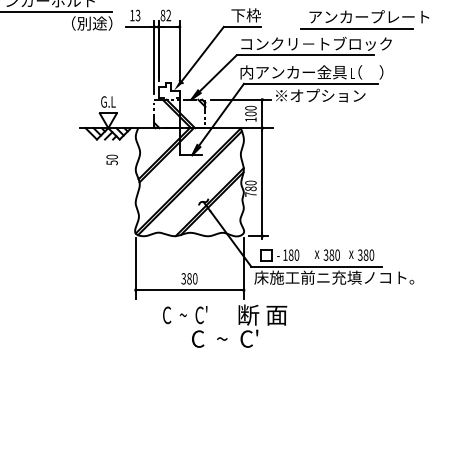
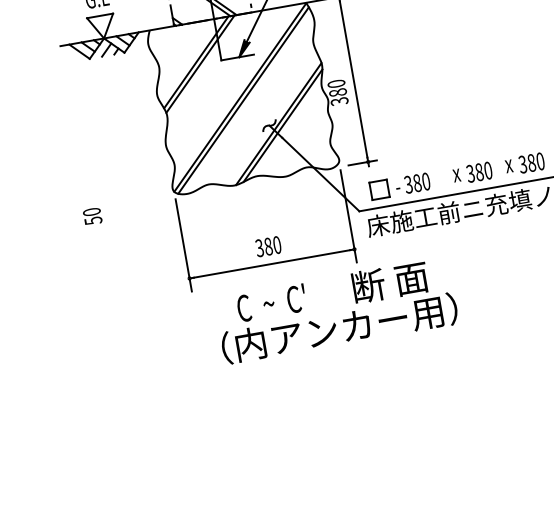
text: (111, 159) -> (91, 215), moved
text: (250, 194) -> (338, 101), 780 -> 380
text: (285, 254) -> (408, 183), 180 -> 380
text: (225, 338) -> (339, 328), C  ~  C' -> （内アンカー用）

